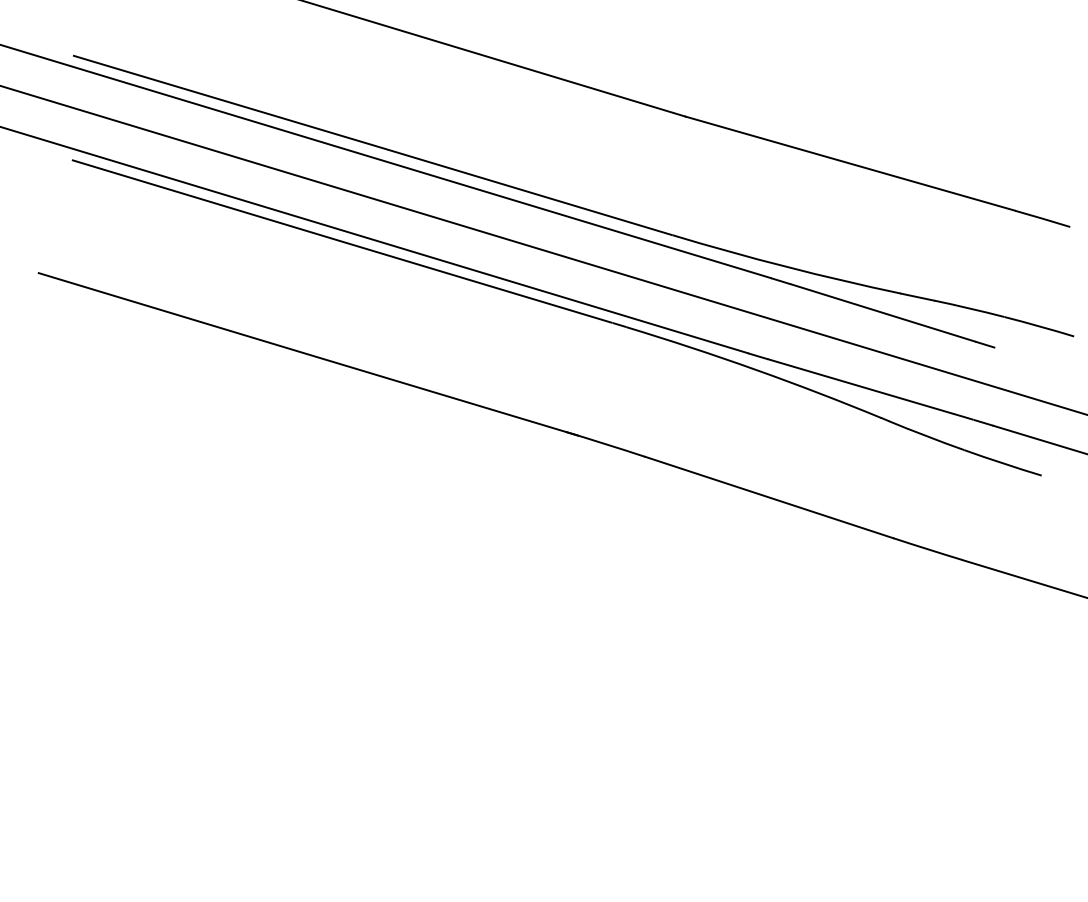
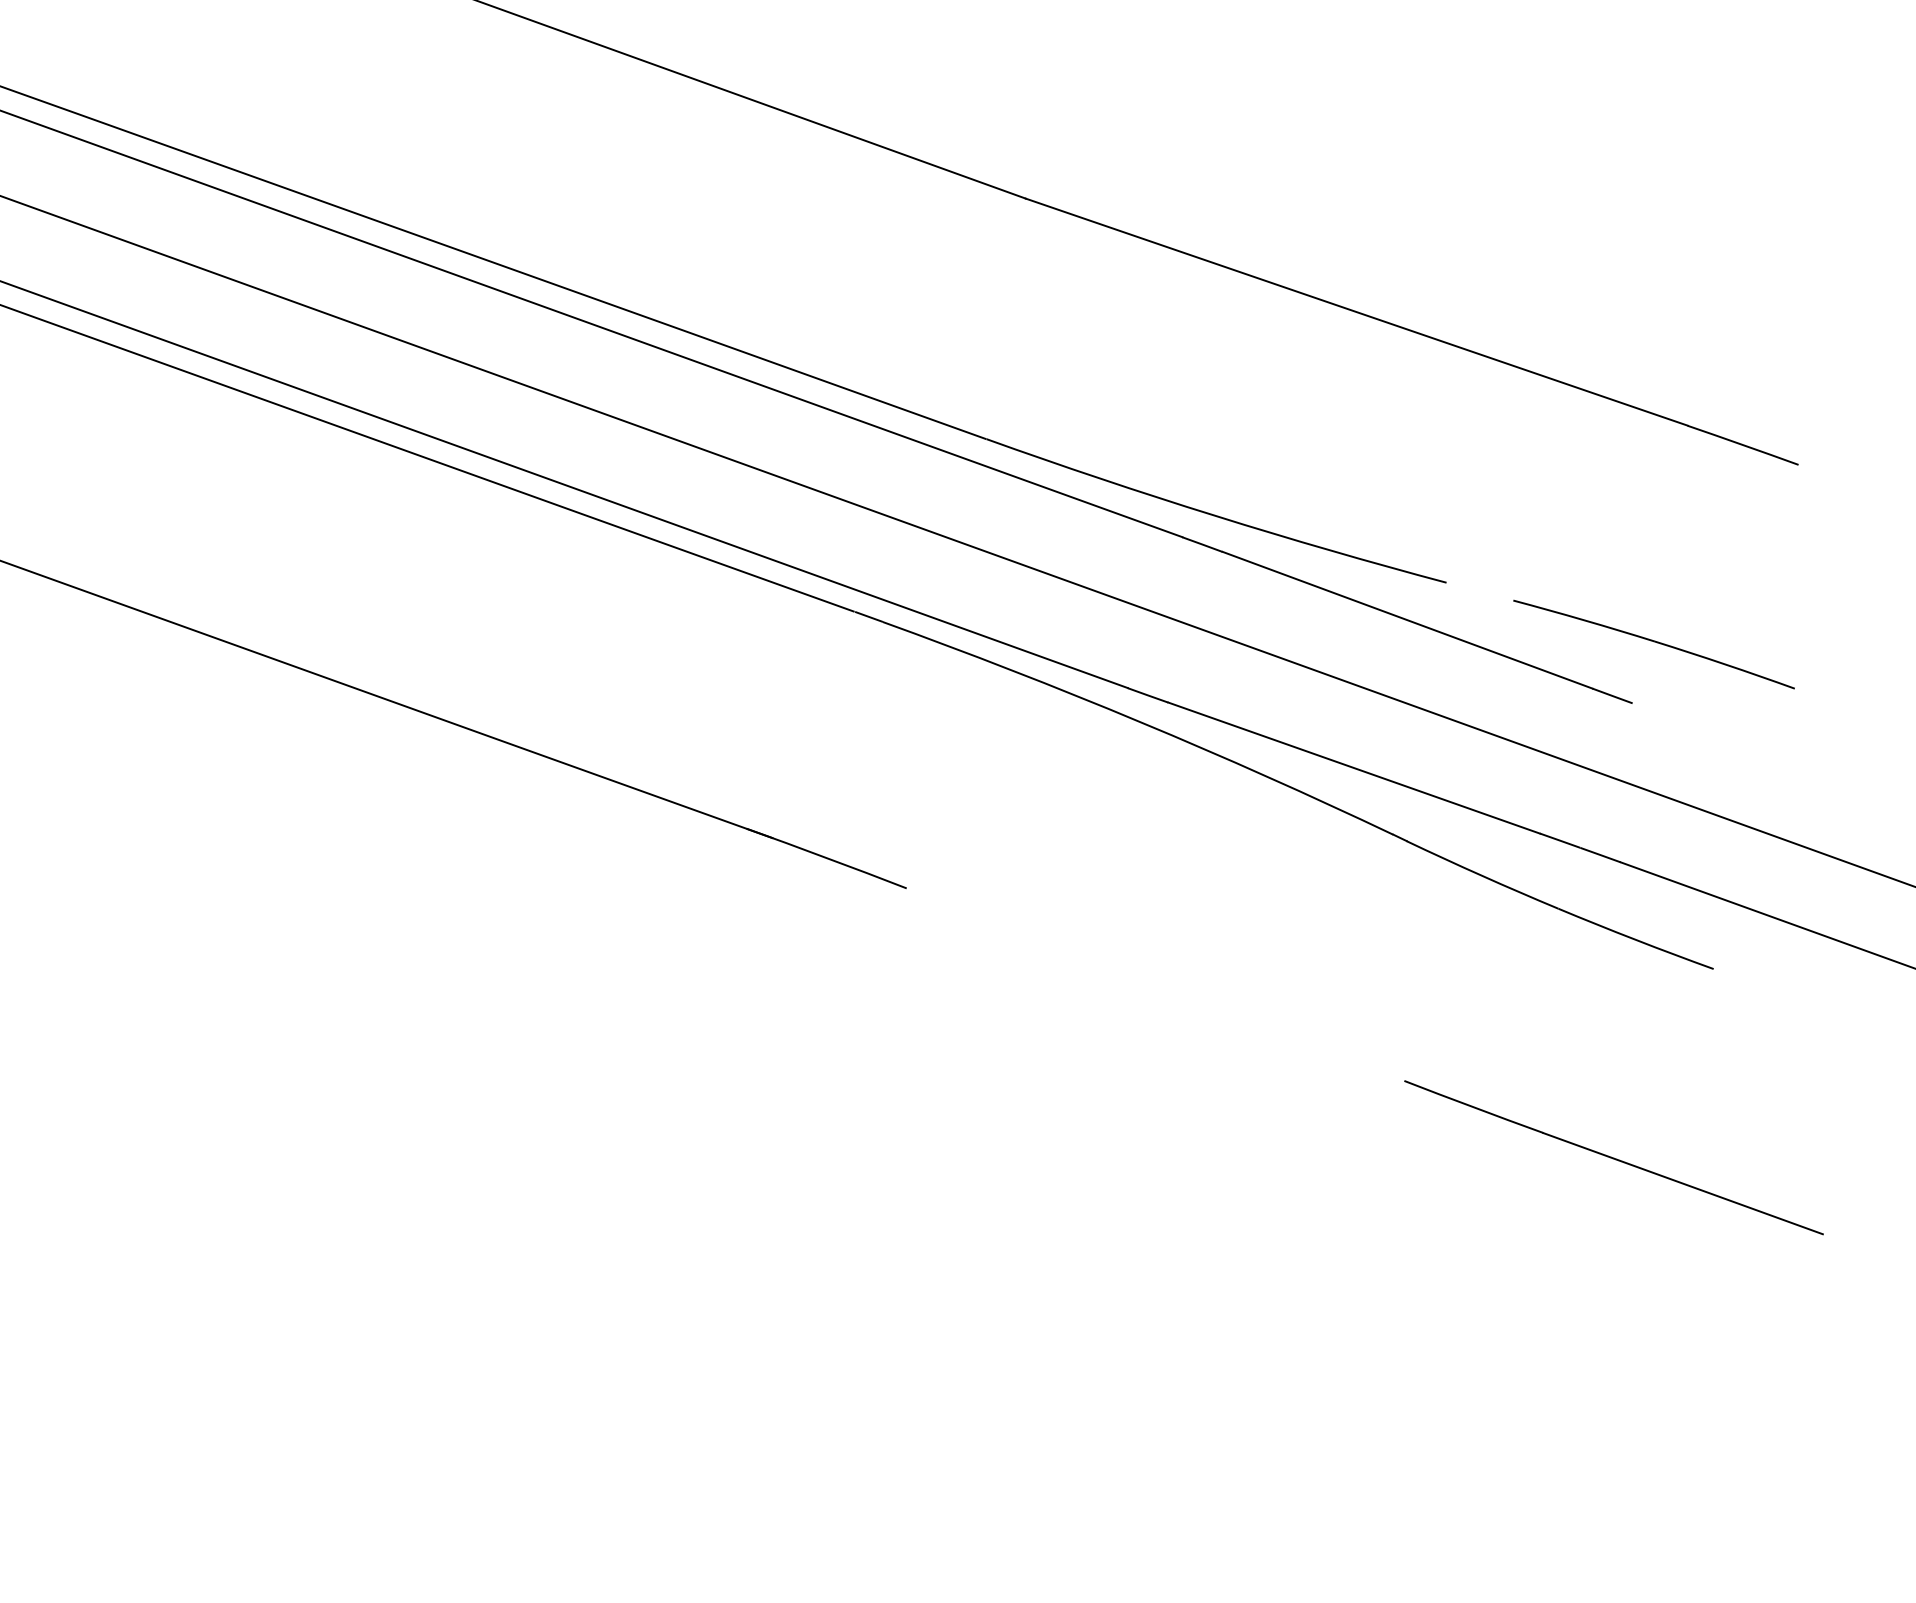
line: (917, 296) -> (1479, 590), removed
line: (769, 497) -> (1155, 984), removed

